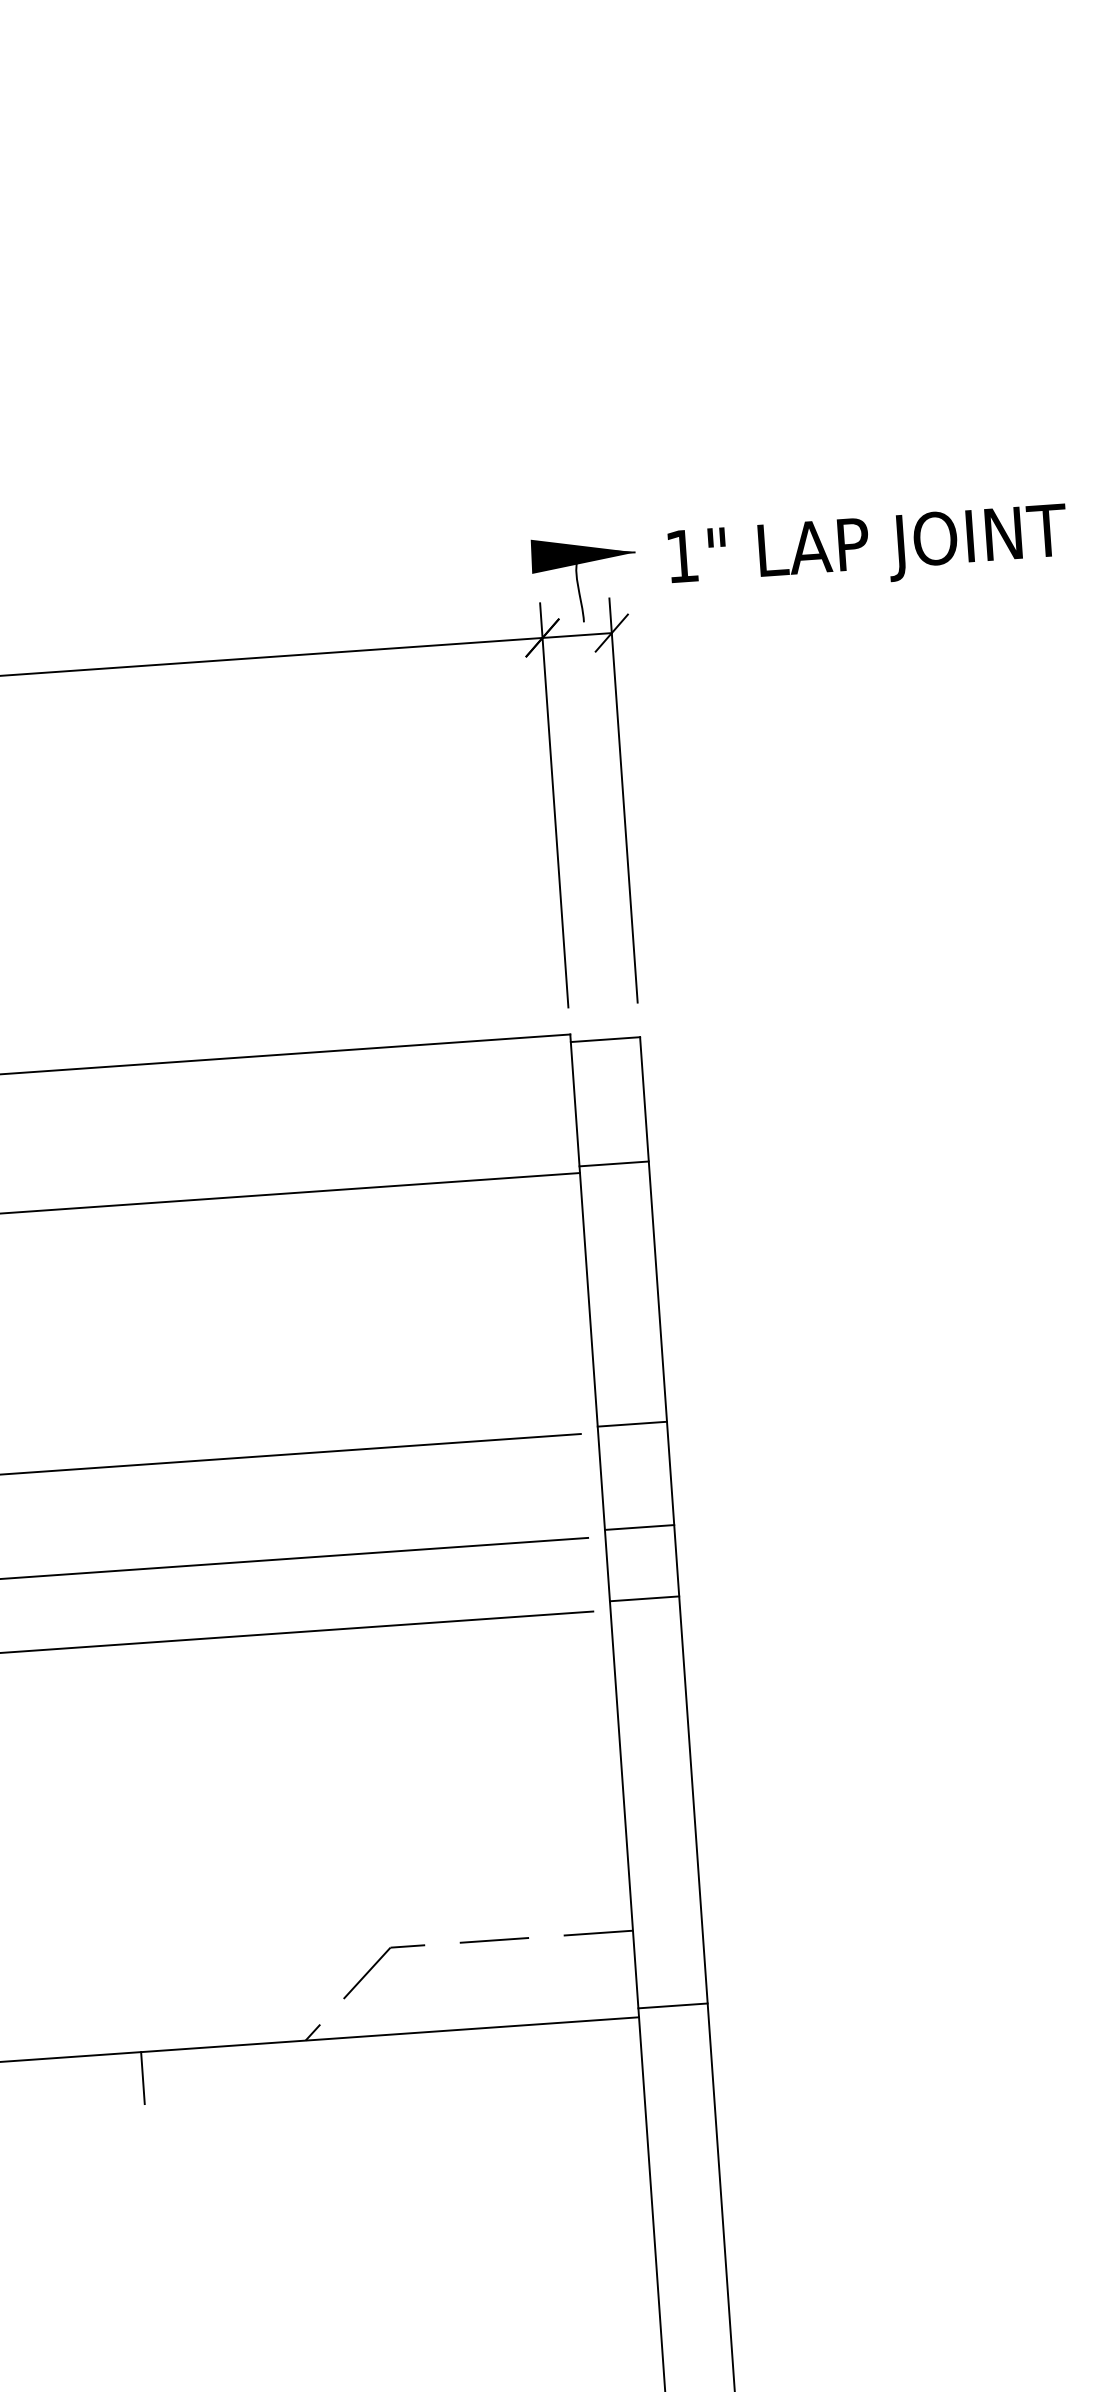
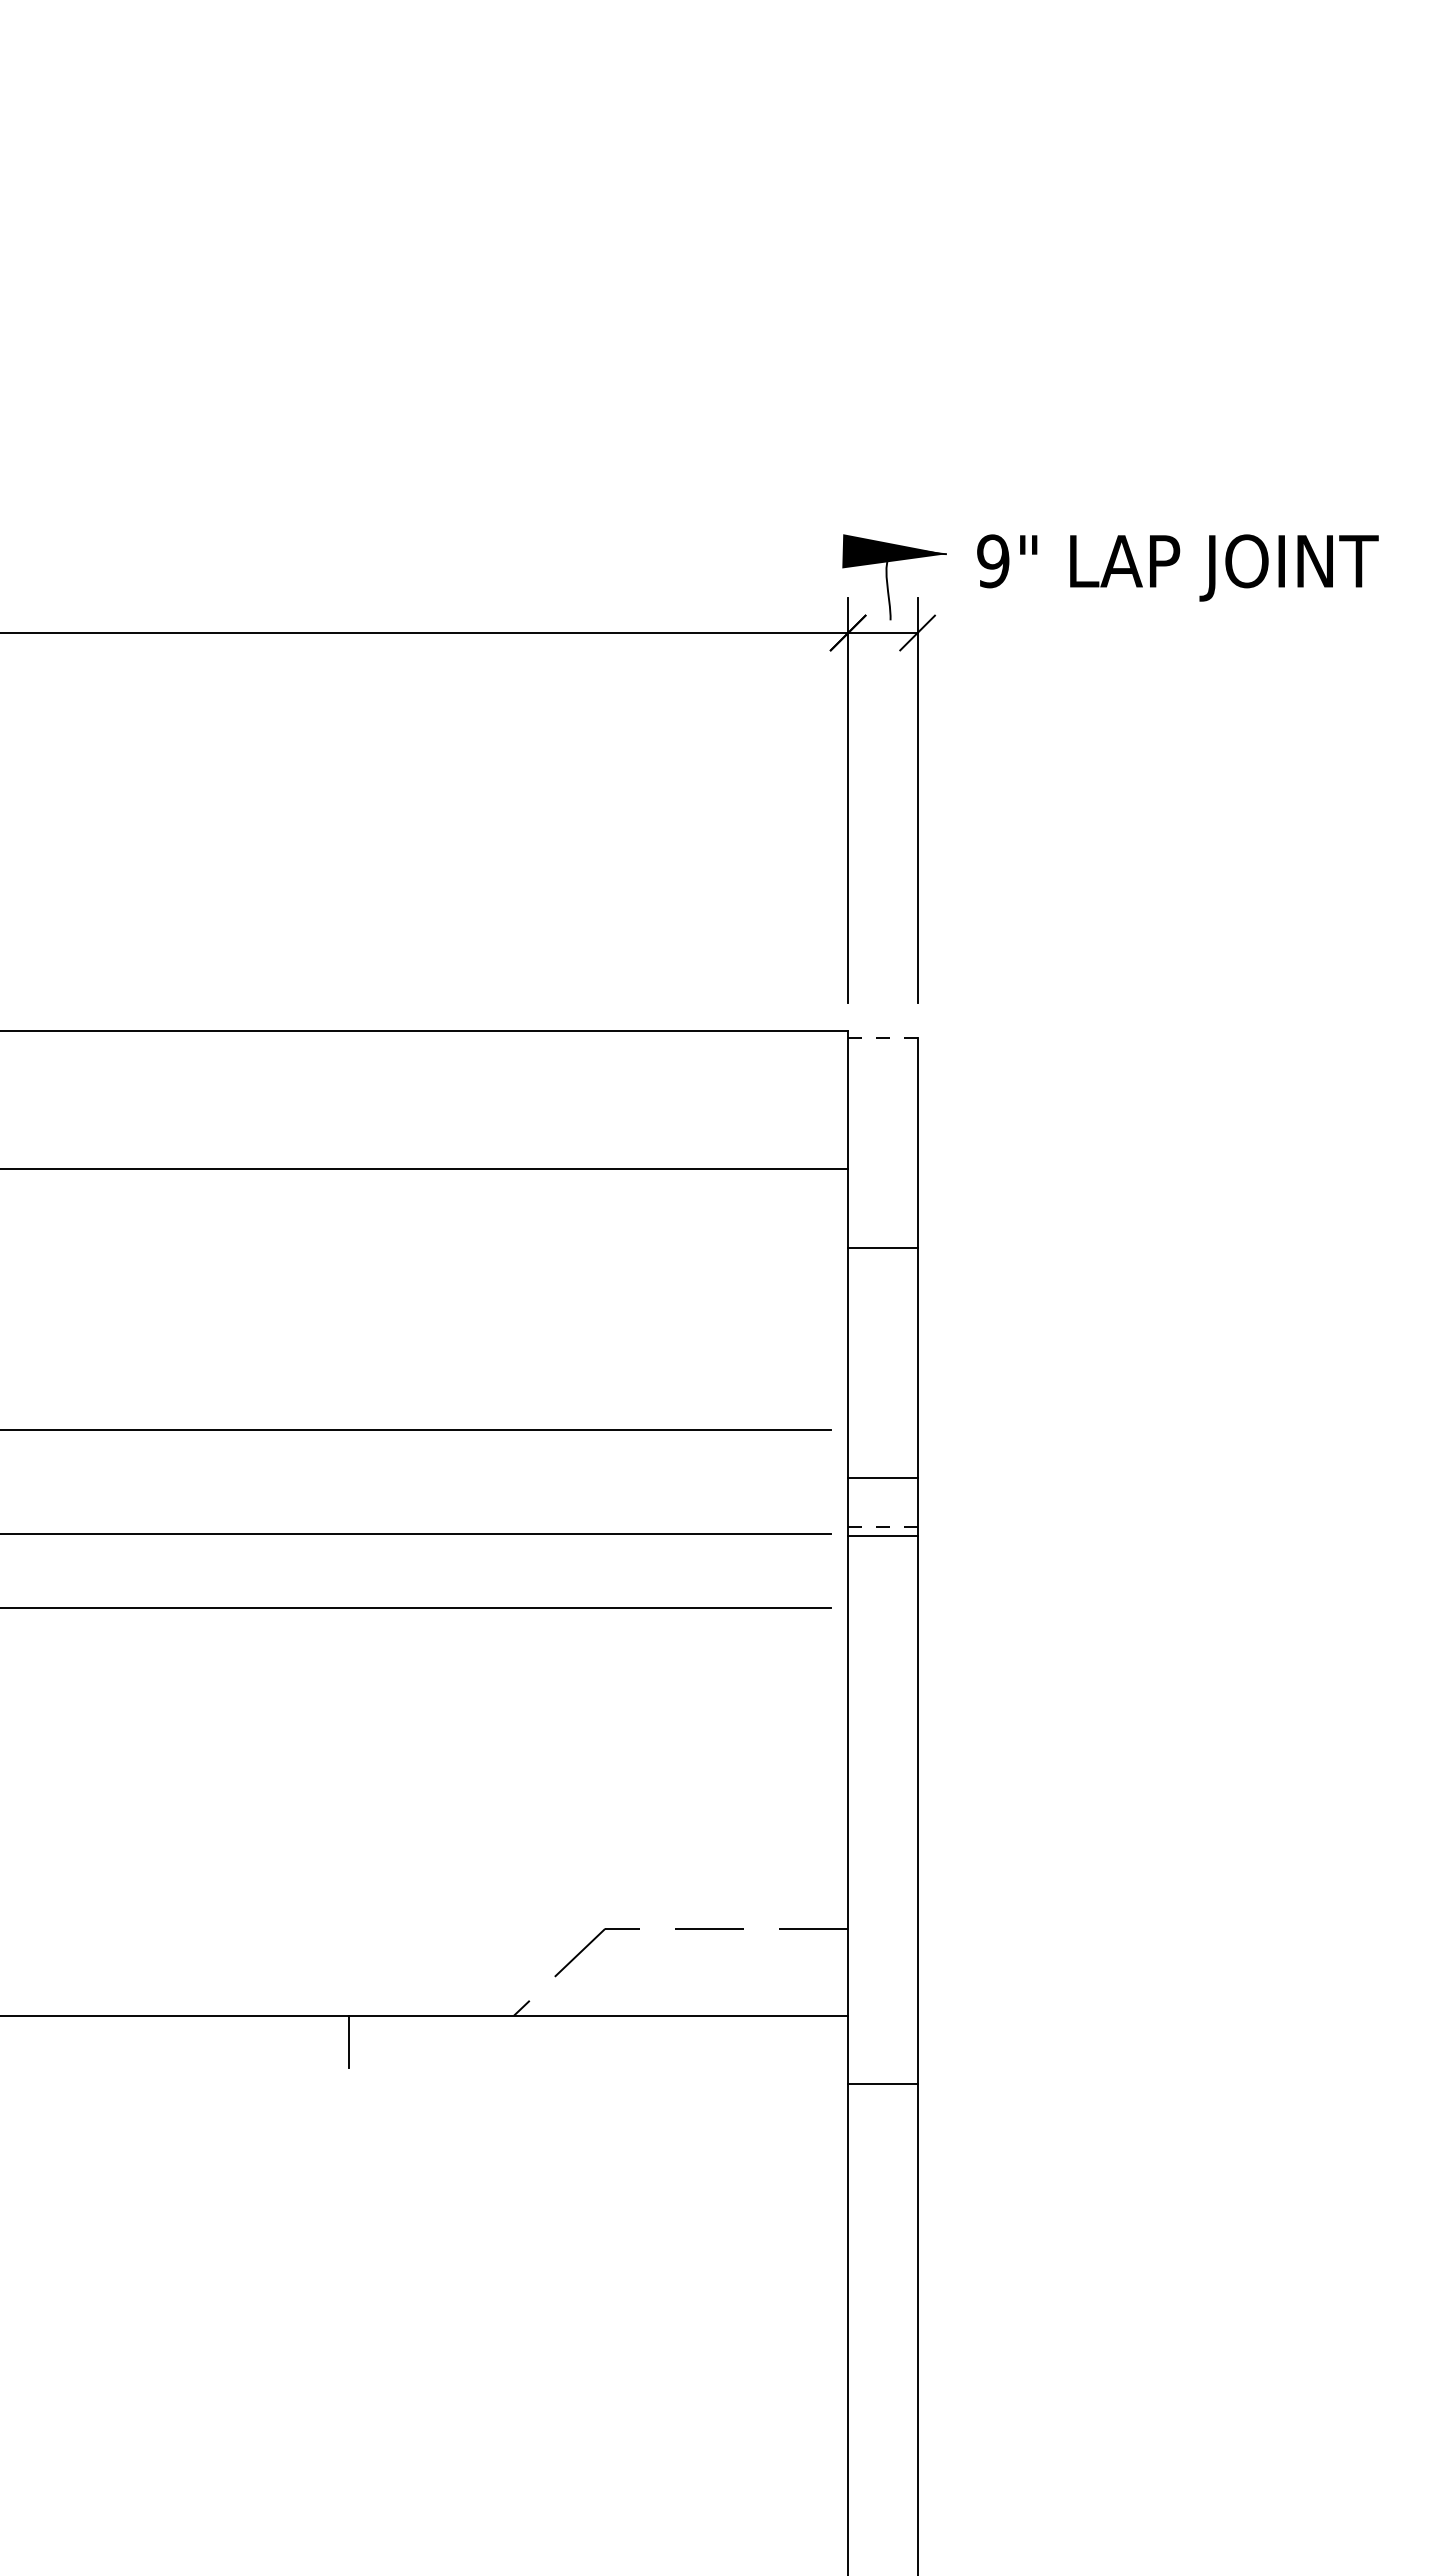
text: (682, 556) -> (993, 561), 1" -> 9"
line: (605, 1040) -> (882, 1038), solid -> dashed
line: (613, 1163) -> (882, 1247), moved
line: (631, 1424) -> (882, 1477), moved
line: (639, 1527) -> (882, 1527), solid -> dashed
line: (644, 1598) -> (882, 1535), moved
line: (672, 2005) -> (882, 2083), moved

